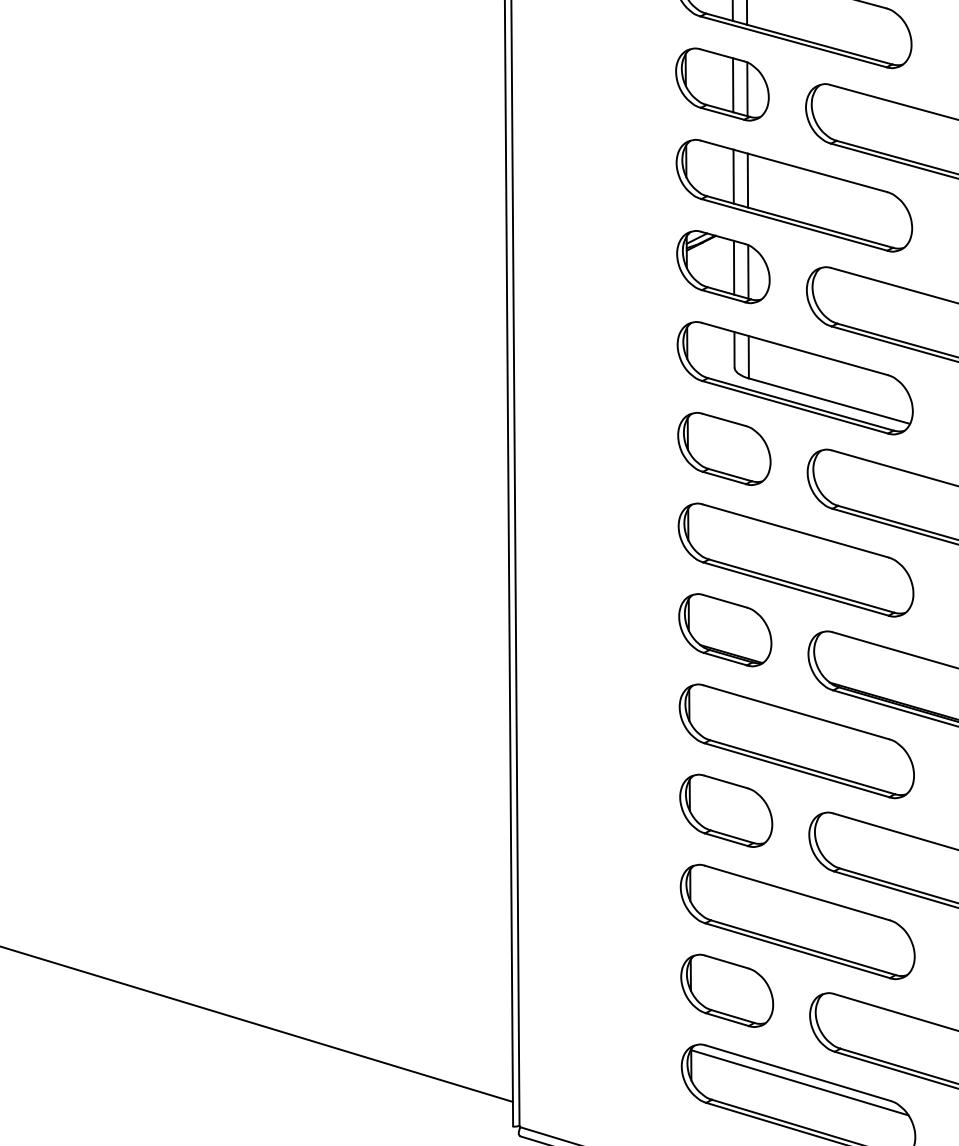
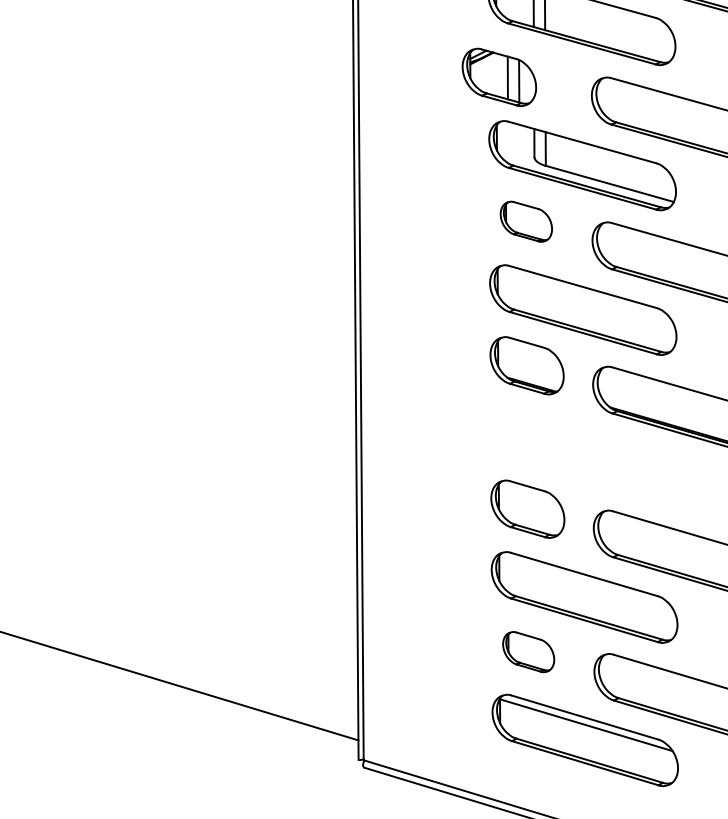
part: (723, 267) -> (499, 77), moved
part: (724, 448) -> (526, 221), size x0.7
part: (796, 741) -> (583, 454), removed
part: (727, 990) -> (528, 651), size x0.7

